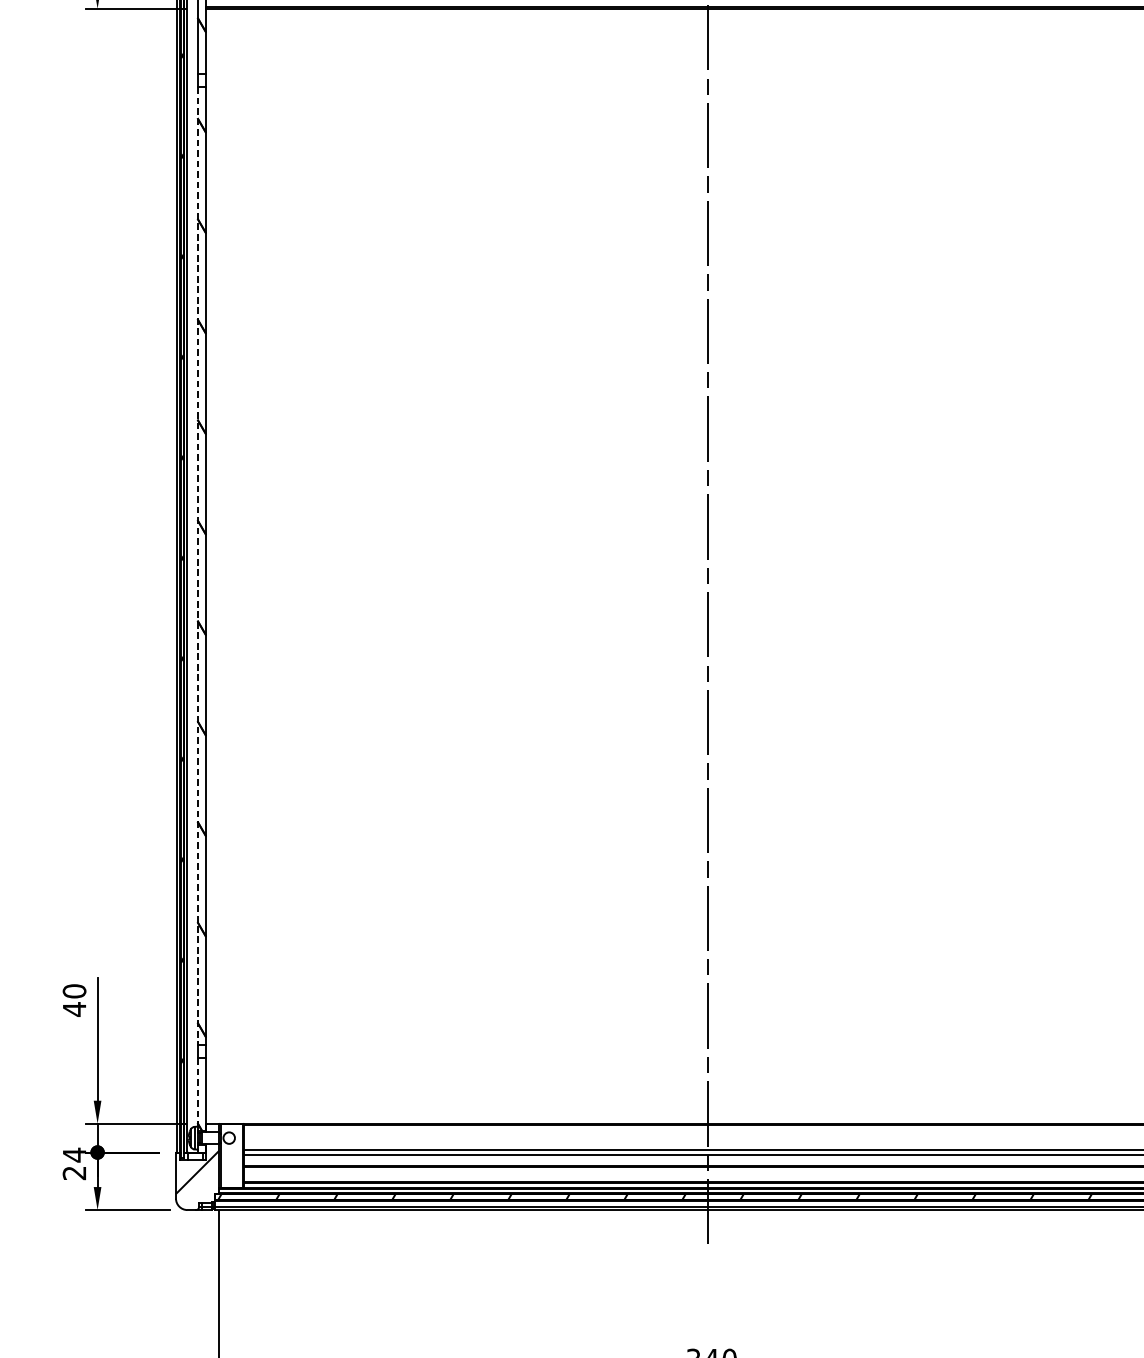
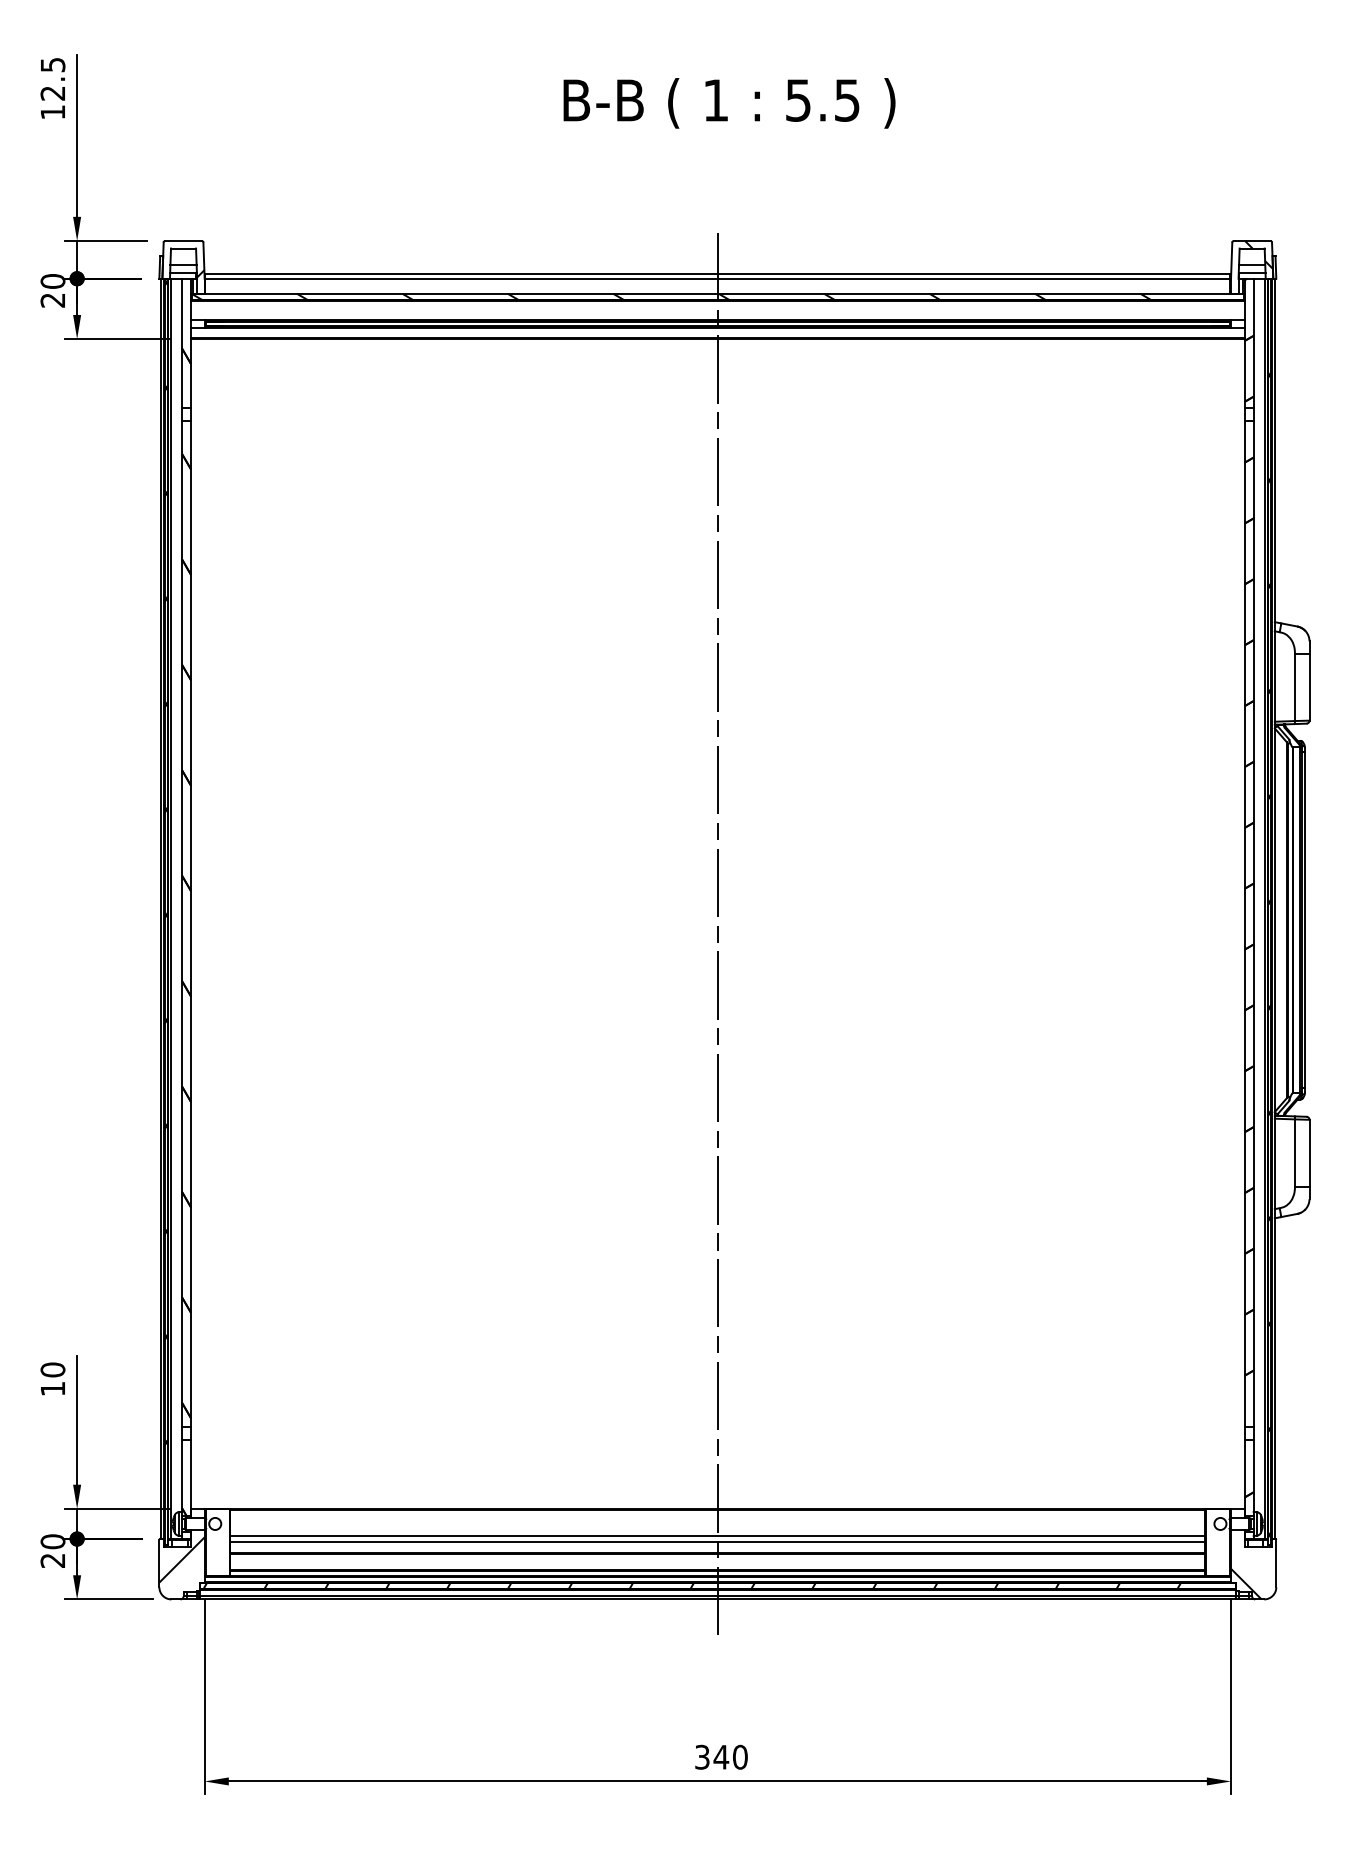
line: (198, 566) -> (182, 924), dashed -> solid
text: (74, 1009) -> (52, 1388), 40 -> 10
line: (198, 1092) -> (182, 1476), dashed -> solid
text: (74, 1154) -> (52, 1541), 24 -> 20

